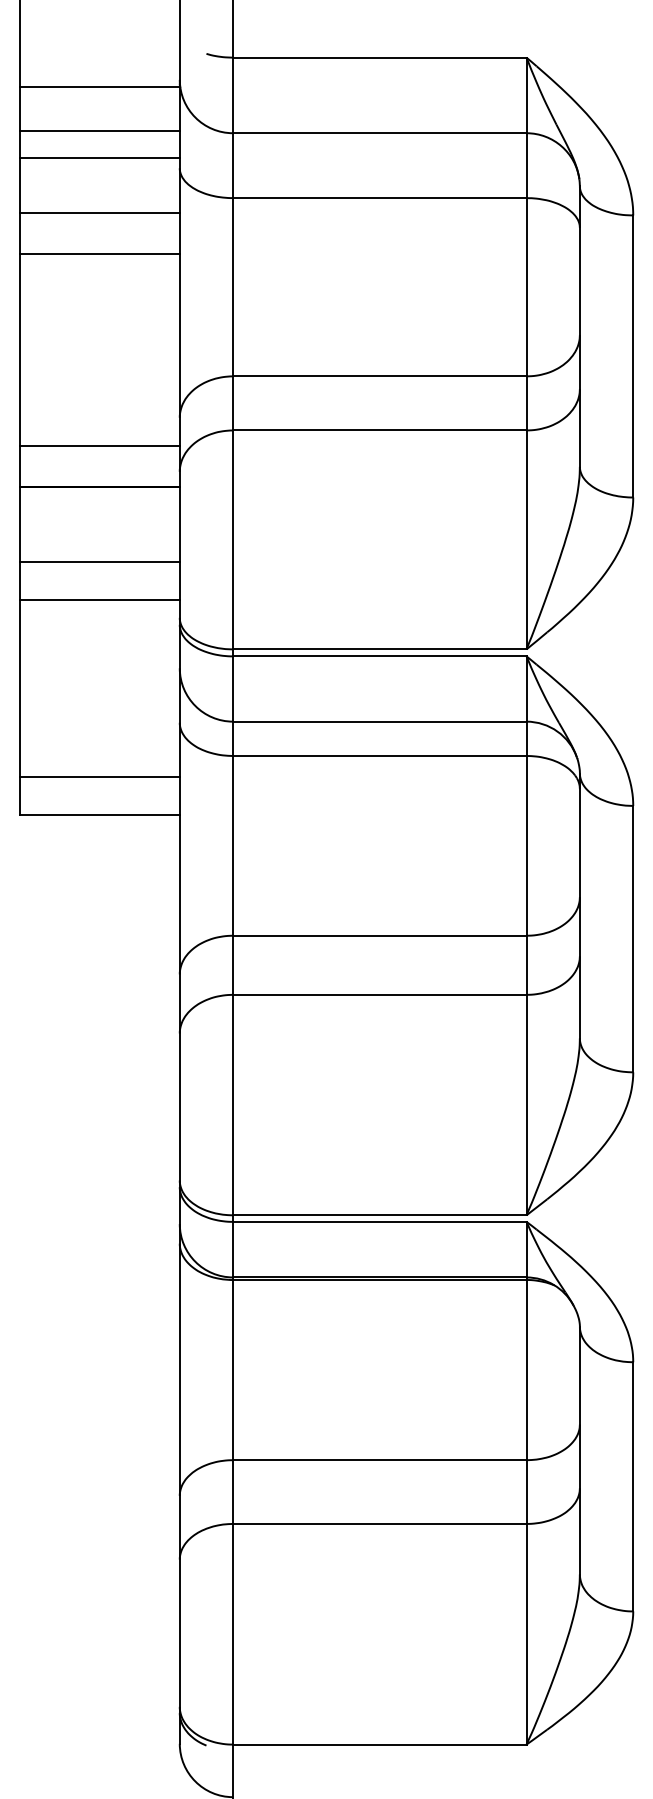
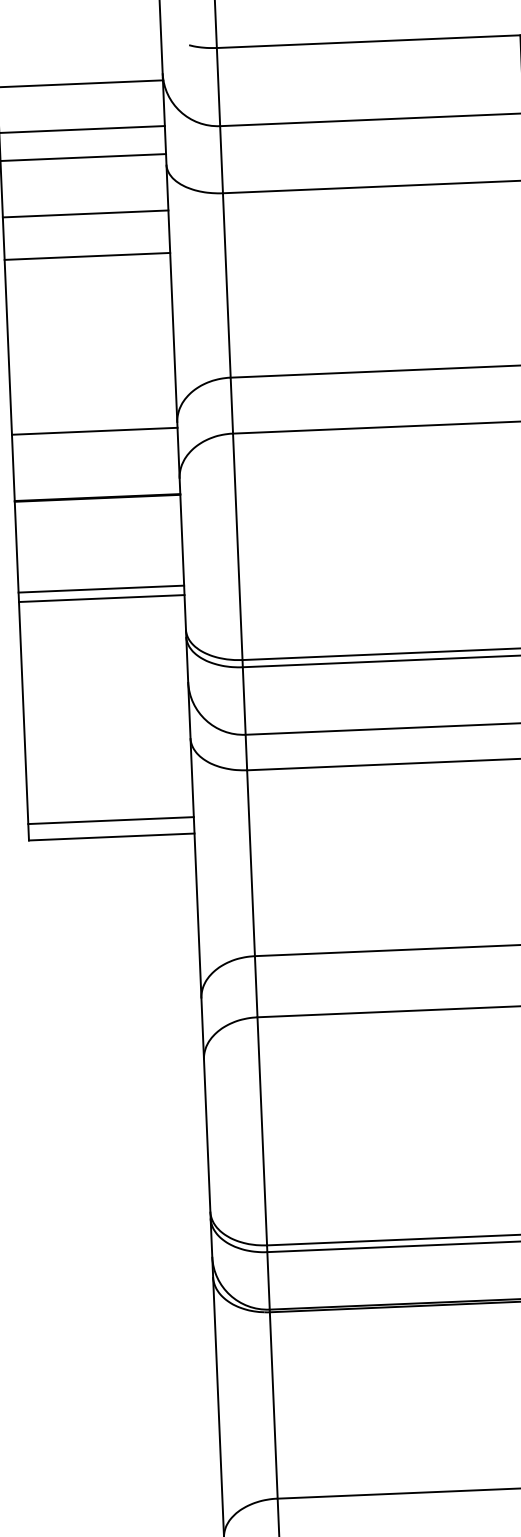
line: (99, 445) -> (94, 431), moved
line: (99, 562) -> (101, 598), moved
line: (99, 600) -> (101, 589), moved
line: (99, 777) -> (110, 821), moved

